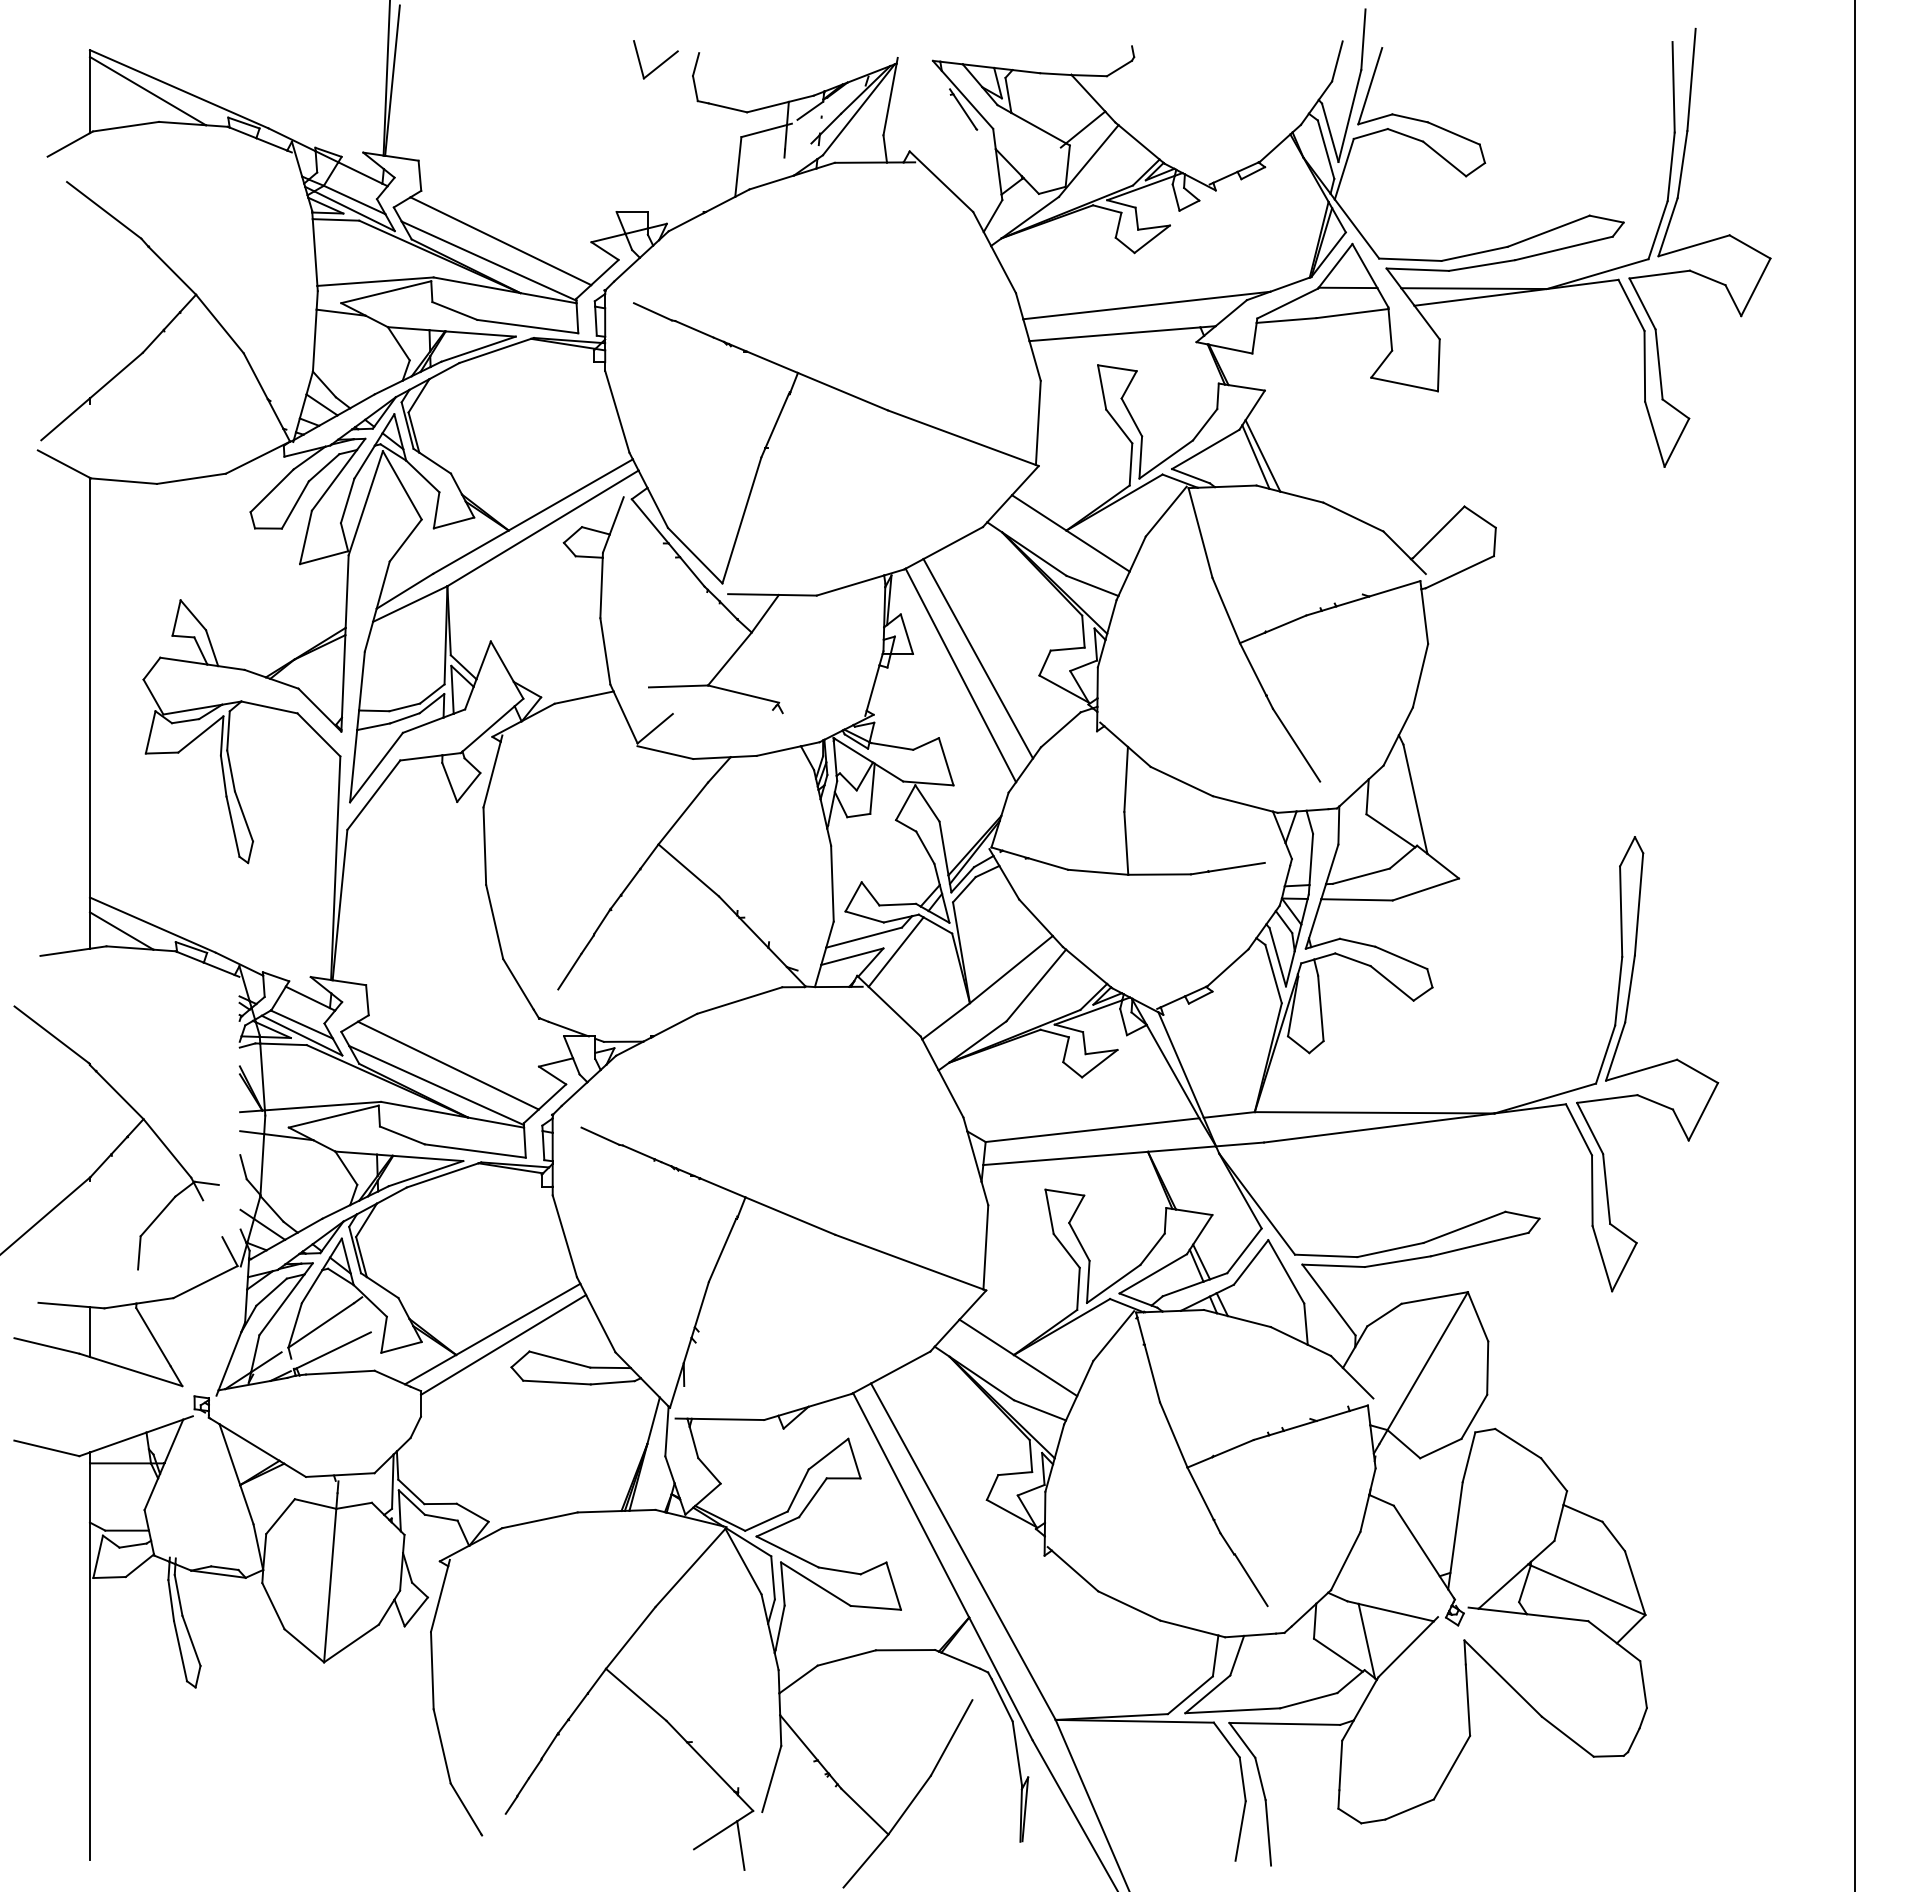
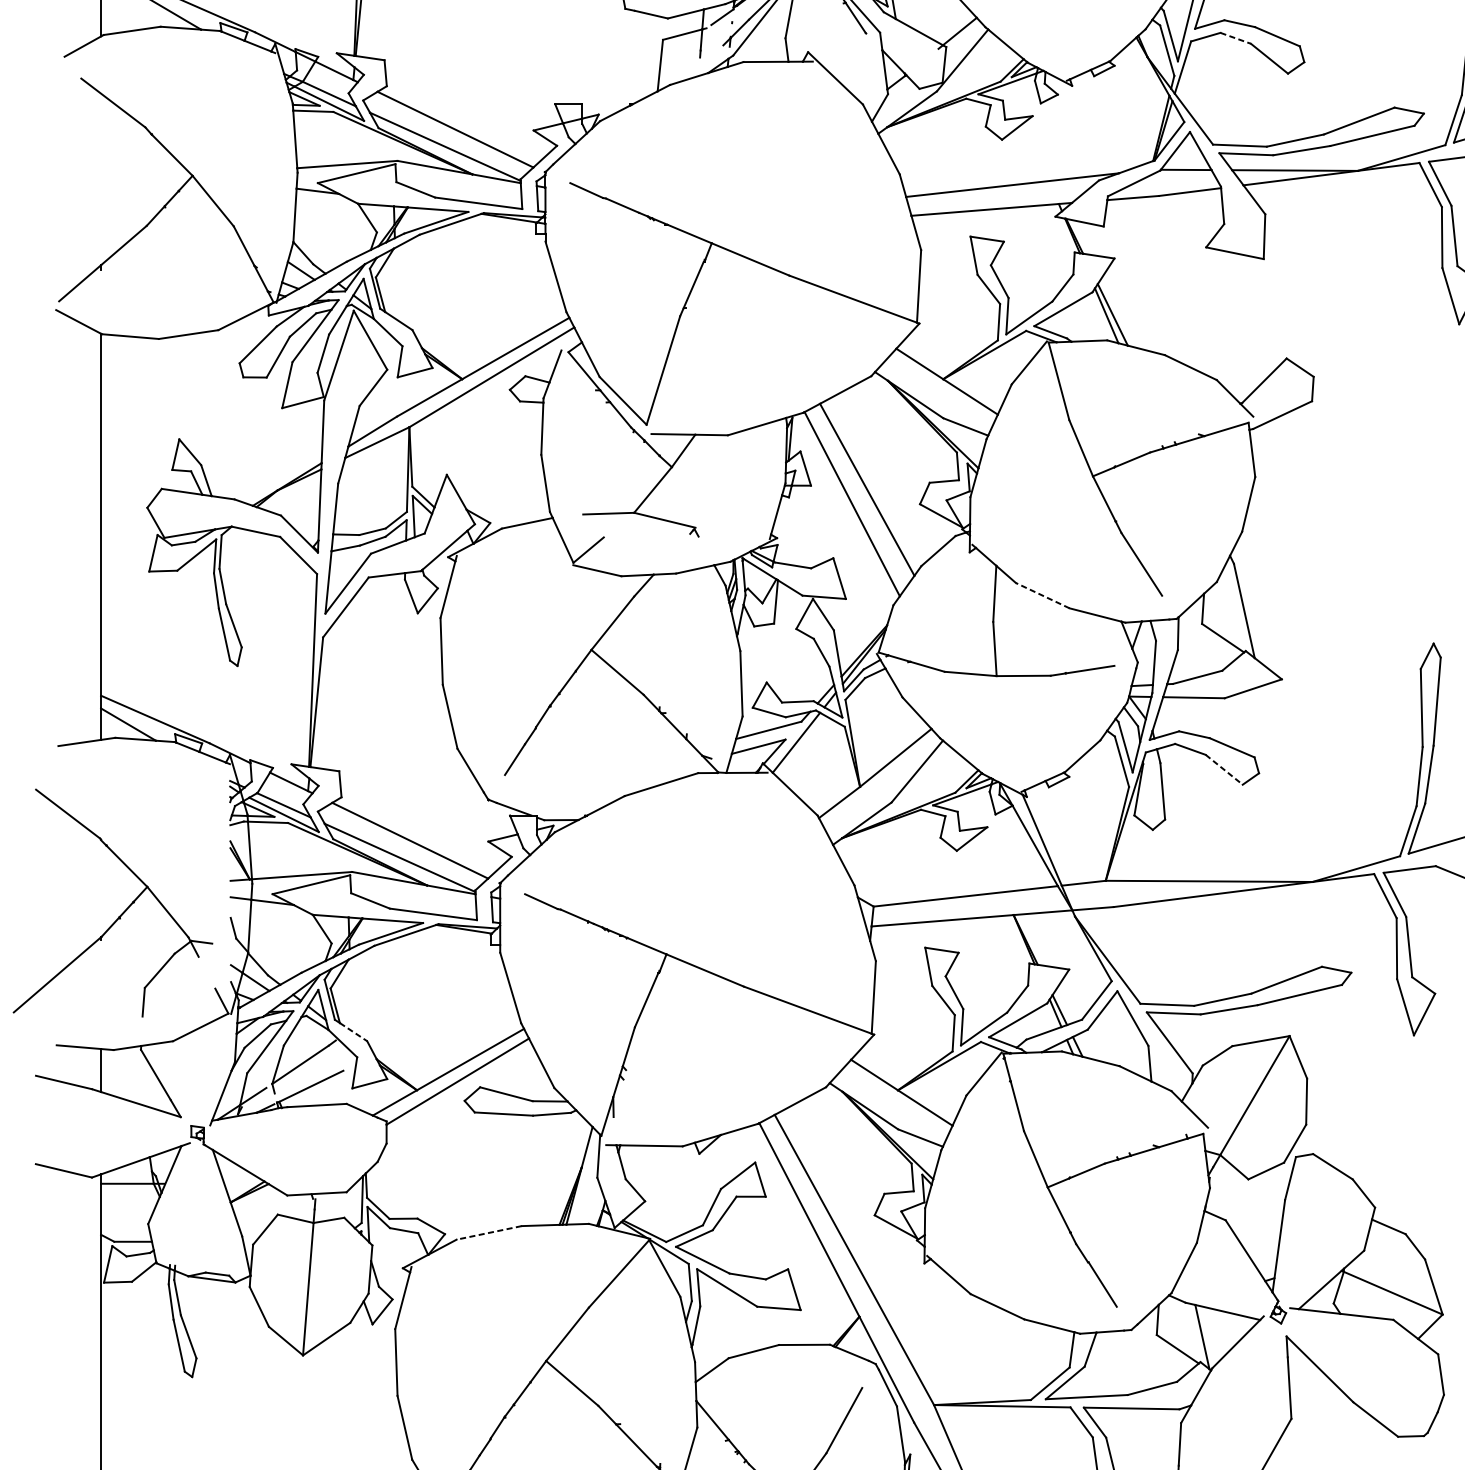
line: (1405, 135) -> (1235, 38), solid -> dashed
line: (1181, 781) -> (1042, 595), solid -> dashed
line: (1392, 983) -> (1224, 769), solid -> dashed
line: (382, 1287) -> (353, 1032), solid -> dashed
line: (539, 1520) -> (488, 1233), solid -> dashed

